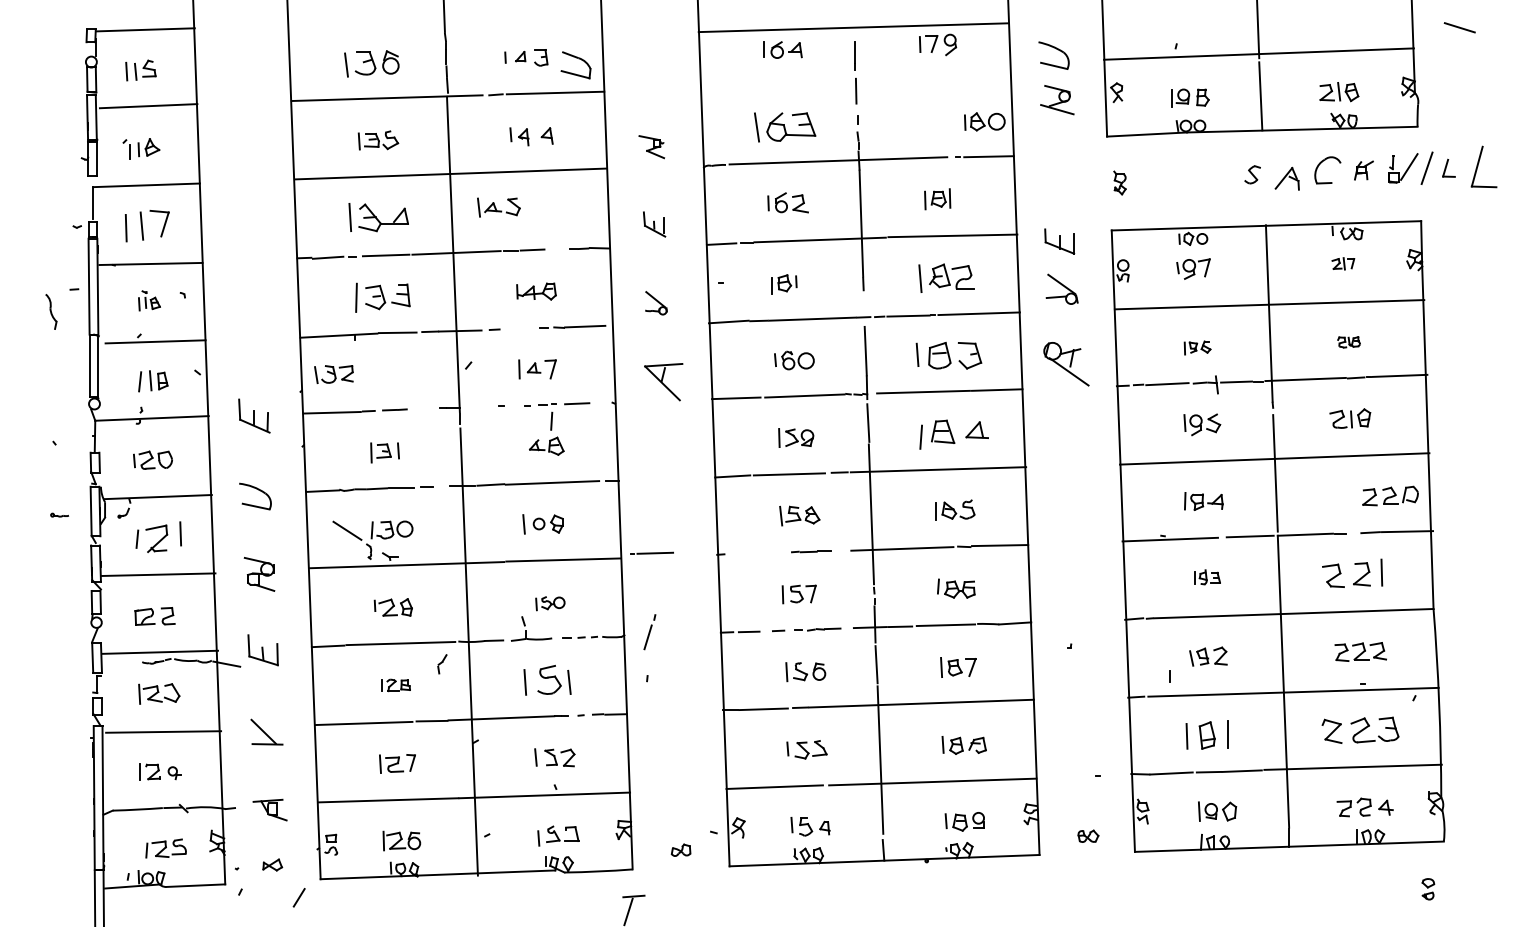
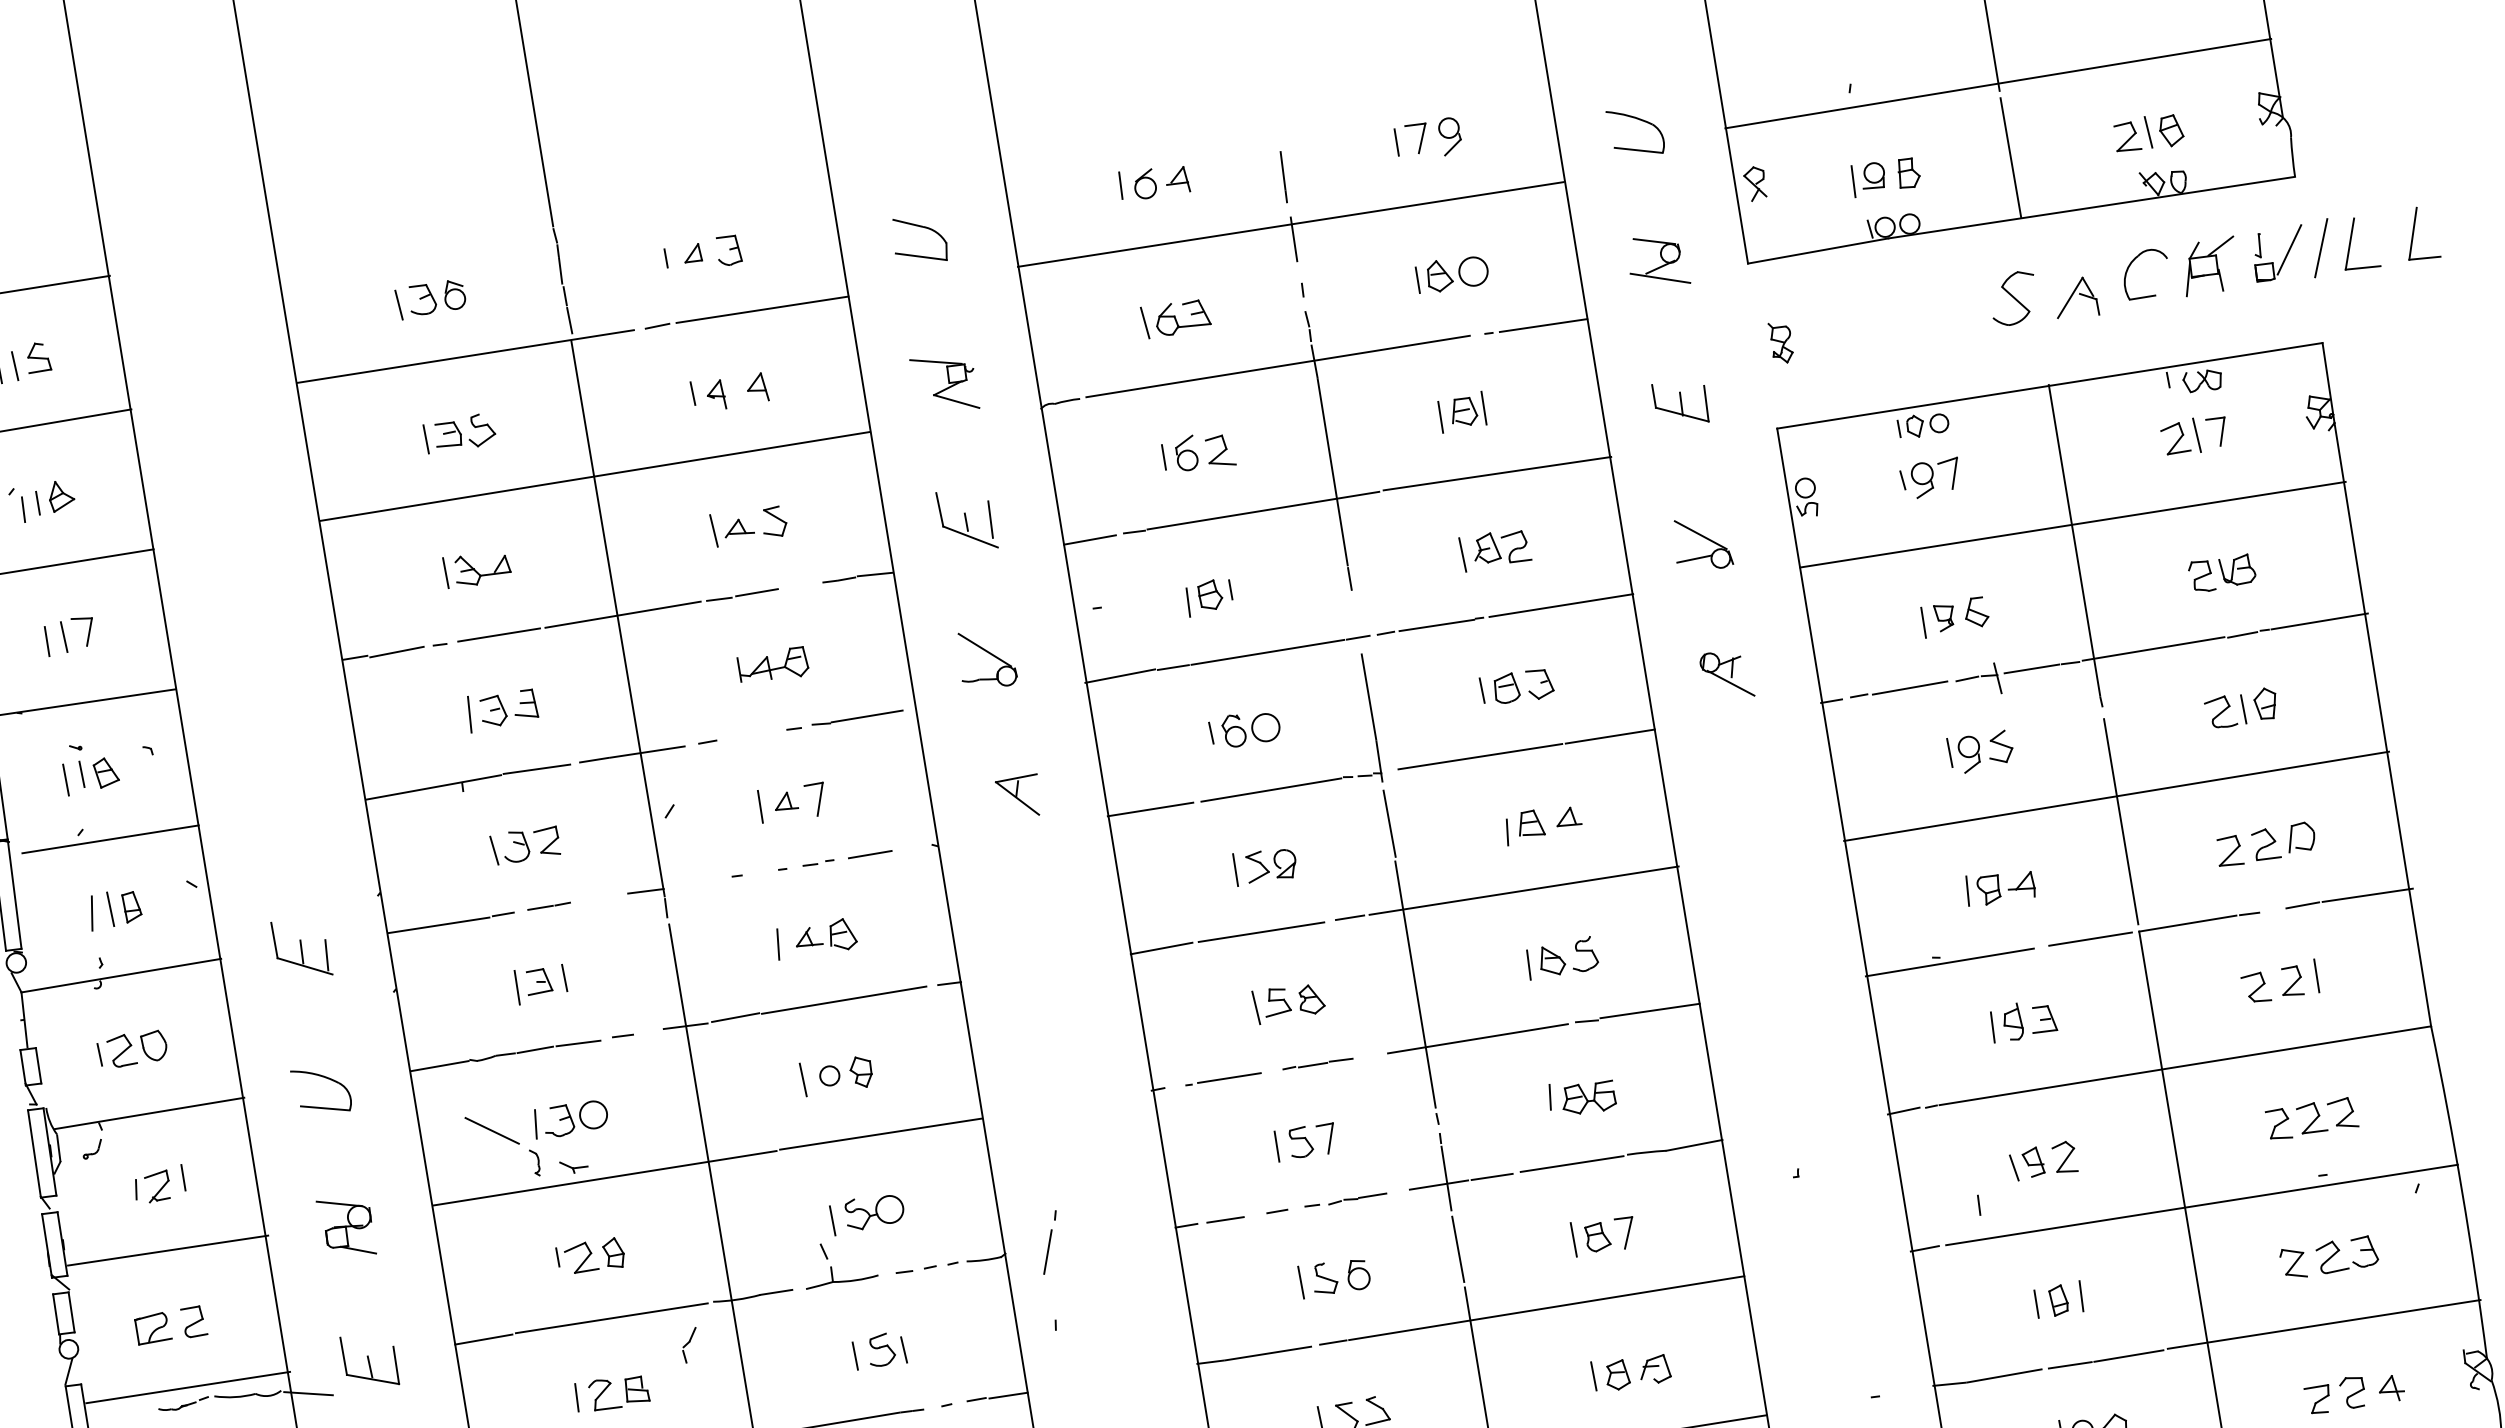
line: (853, 27) -> (1290, 224), moved
part: (578, 59) -> (923, 229), moved
part: (371, 64) -> (430, 300), size x0.71
part: (1057, 100) -> (1658, 262), moved
part: (984, 121) -> (1451, 273), moved
part: (784, 126) -> (1175, 317), size x0.62
part: (651, 146) -> (944, 382), size x1.43
part: (1483, 166) -> (2420, 232), size x0.71
part: (1448, 168) -> (2359, 243), size x1.67
part: (1363, 170) -> (2209, 266), size x1.67
part: (1252, 174) -> (2013, 298), size x1.67
part: (498, 207) -> (748, 526), moved
part: (378, 216) -> (476, 567), size x0.62
part: (654, 224) -> (966, 520), size x1.43
part: (147, 225) -> (70, 635), size x0.62
part: (1059, 241) -> (1680, 403), moved
part: (1343, 263) -> (2194, 435), size x1.67
part: (946, 278) -> (1495, 550), size x0.71
part: (383, 297) -> (503, 709), size x0.71
part: (149, 300) -> (90, 767), size x1.43
part: (656, 303) -> (988, 659), size x1.43
part: (1348, 342) -> (2221, 573), size x1.67
part: (1197, 347) -> (1955, 616), size x1.43
part: (948, 356) -> (1516, 688), size x0.62
part: (1066, 363) -> (1726, 674), size x0.62
part: (333, 374) -> (524, 845), moved
part: (663, 381) -> (1017, 795), size x0.62
line: (551, 420) -> (777, 943), moved
part: (953, 434) -> (1542, 824), size x0.62
part: (1390, 495) -> (2265, 843), moved
part: (158, 537) -> (159, 1184), size x0.62
line: (651, 552) -> (1222, 1077), moved
part: (1352, 573) -> (2279, 981), size x0.71
part: (1207, 577) -> (2024, 1021), size x1.43
part: (550, 603) -> (867, 1213), size x1.43
part: (547, 680) -> (879, 1350), size x0.62
part: (395, 685) -> (611, 1393), size x1.43
part: (1360, 730) -> (2329, 1257), size x0.71
part: (1206, 734) -> (2057, 1299), size x0.62

